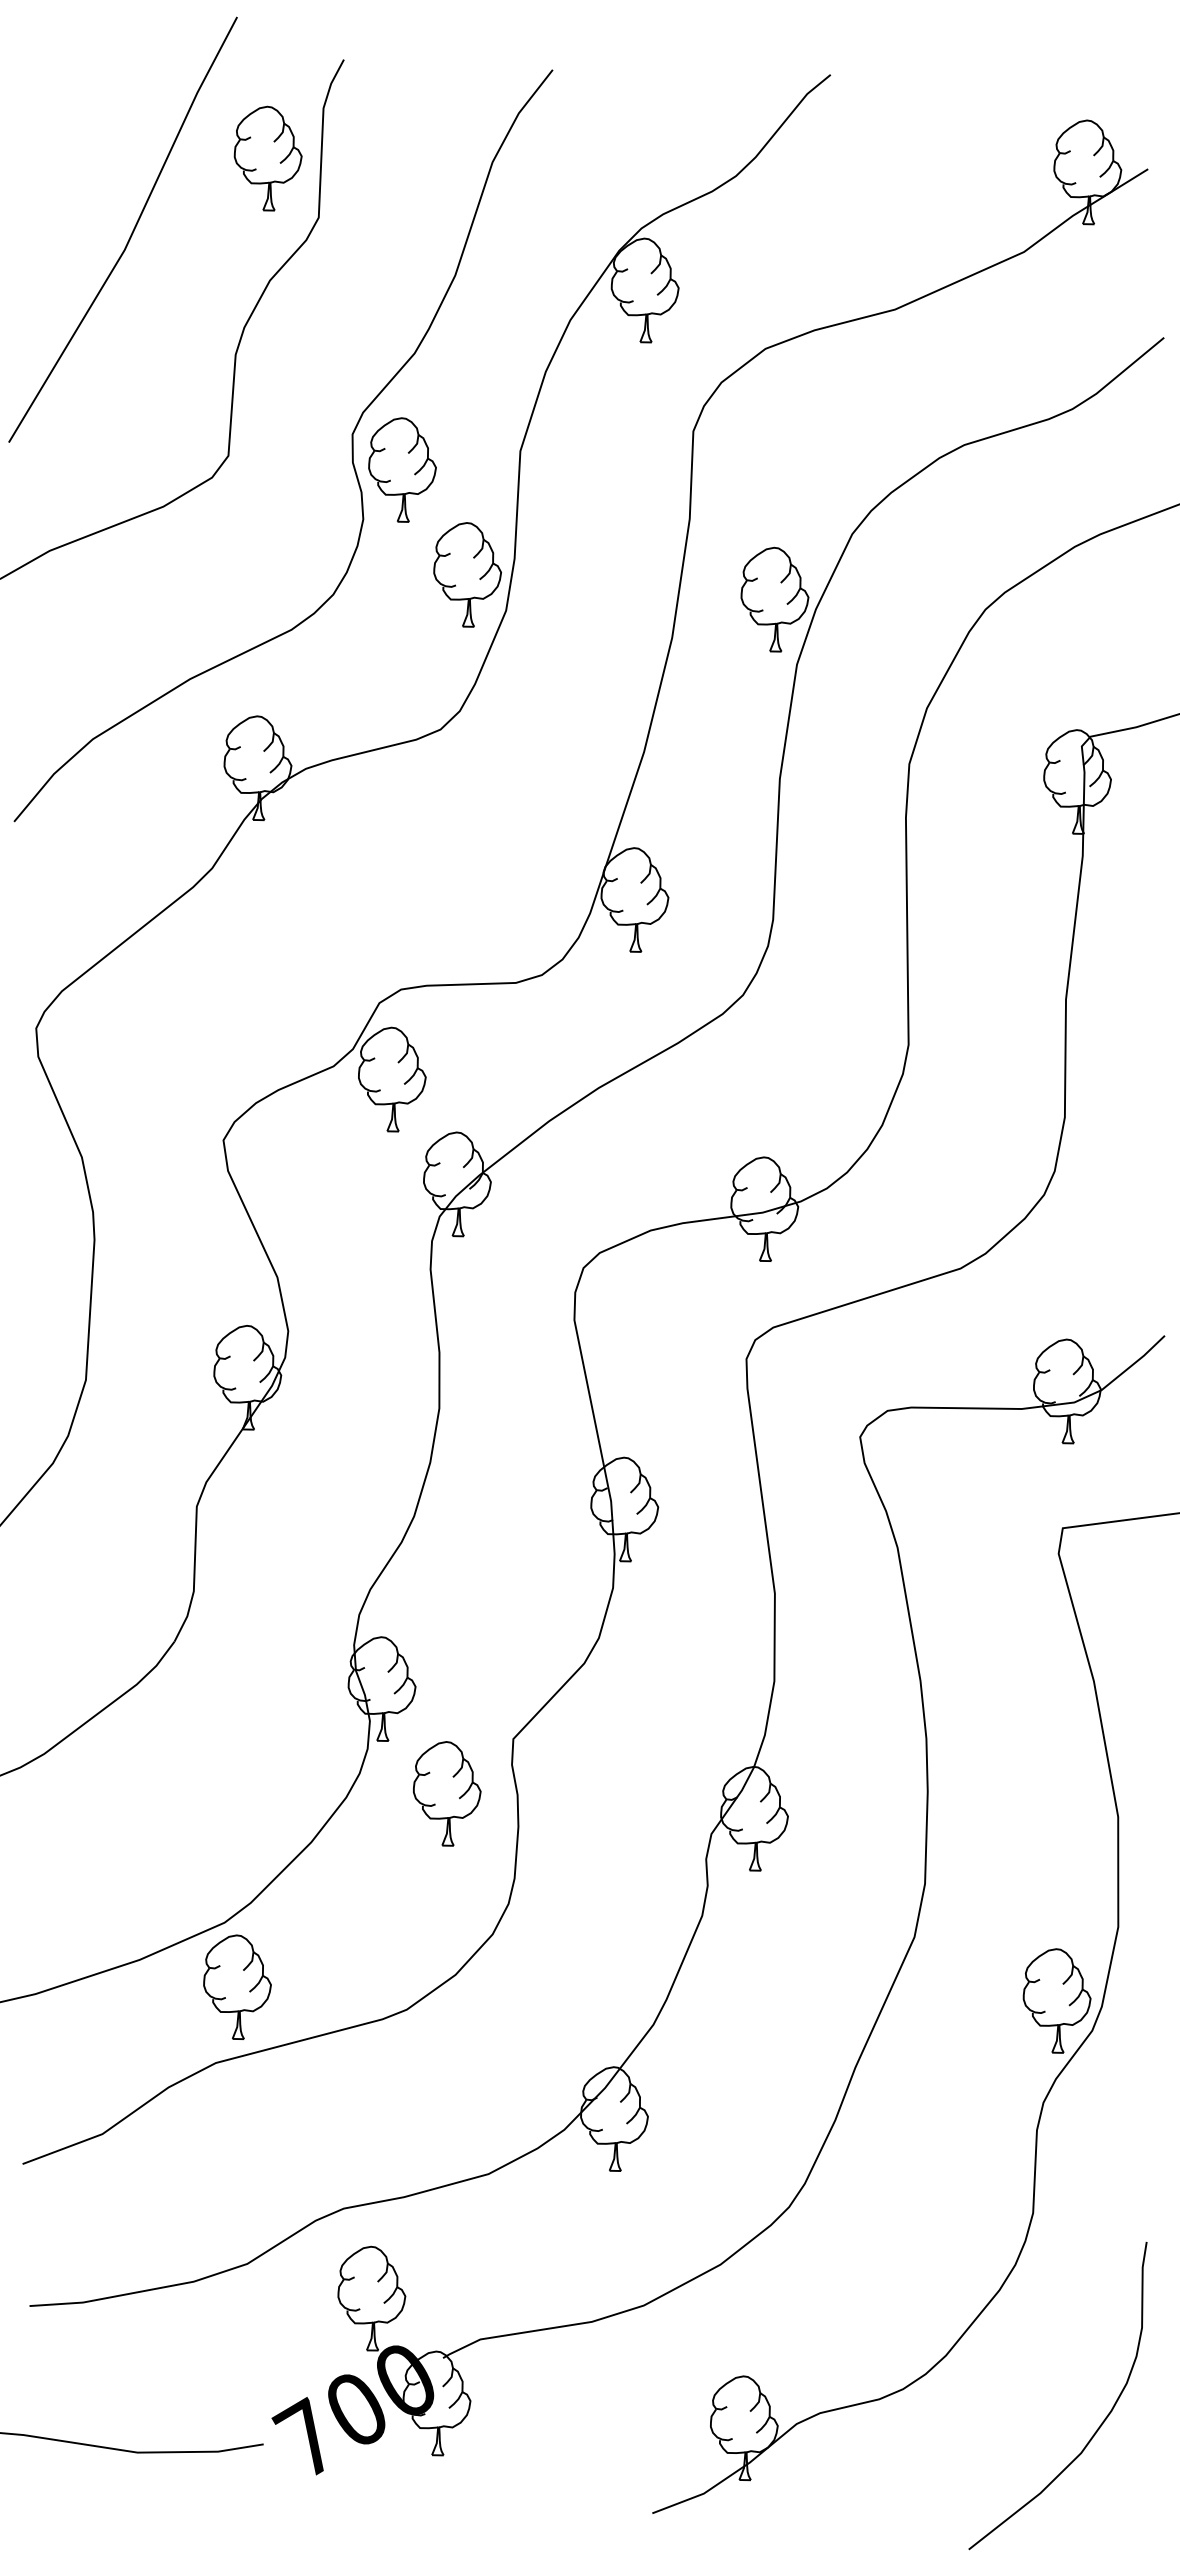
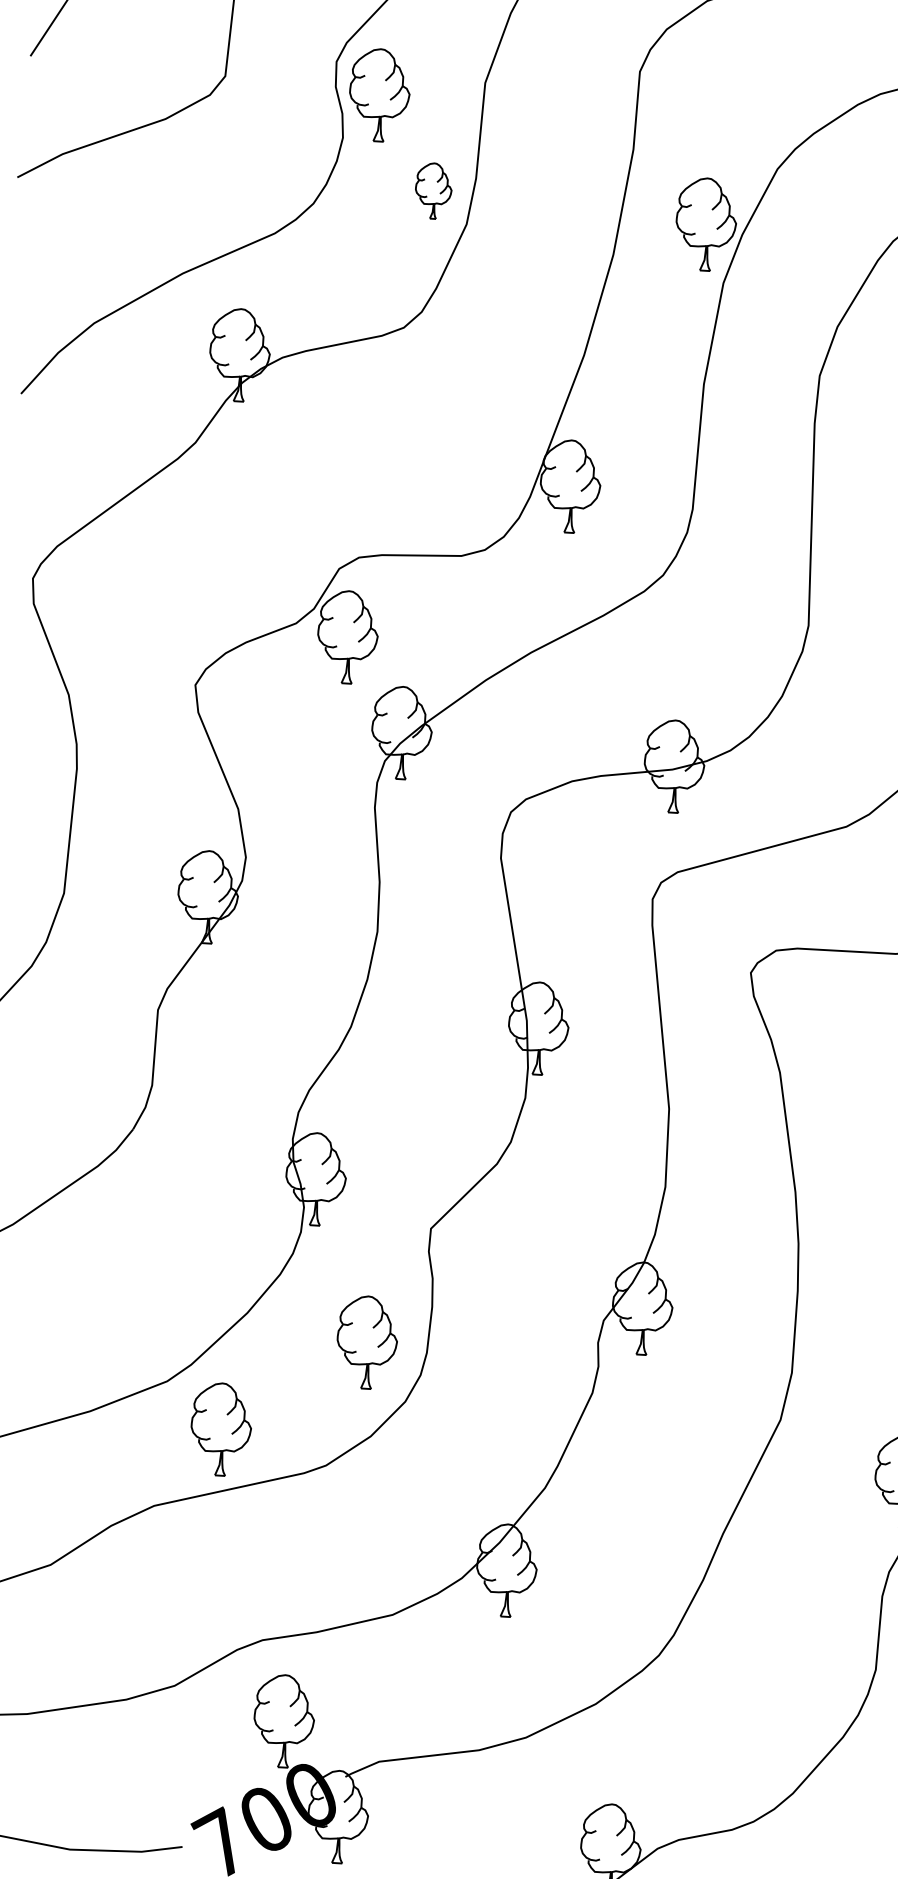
part: (467, 574) -> (433, 190), size x0.6
part: (447, 1793) -> (367, 1342), moved
part: (237, 1986) -> (221, 1428), moved

